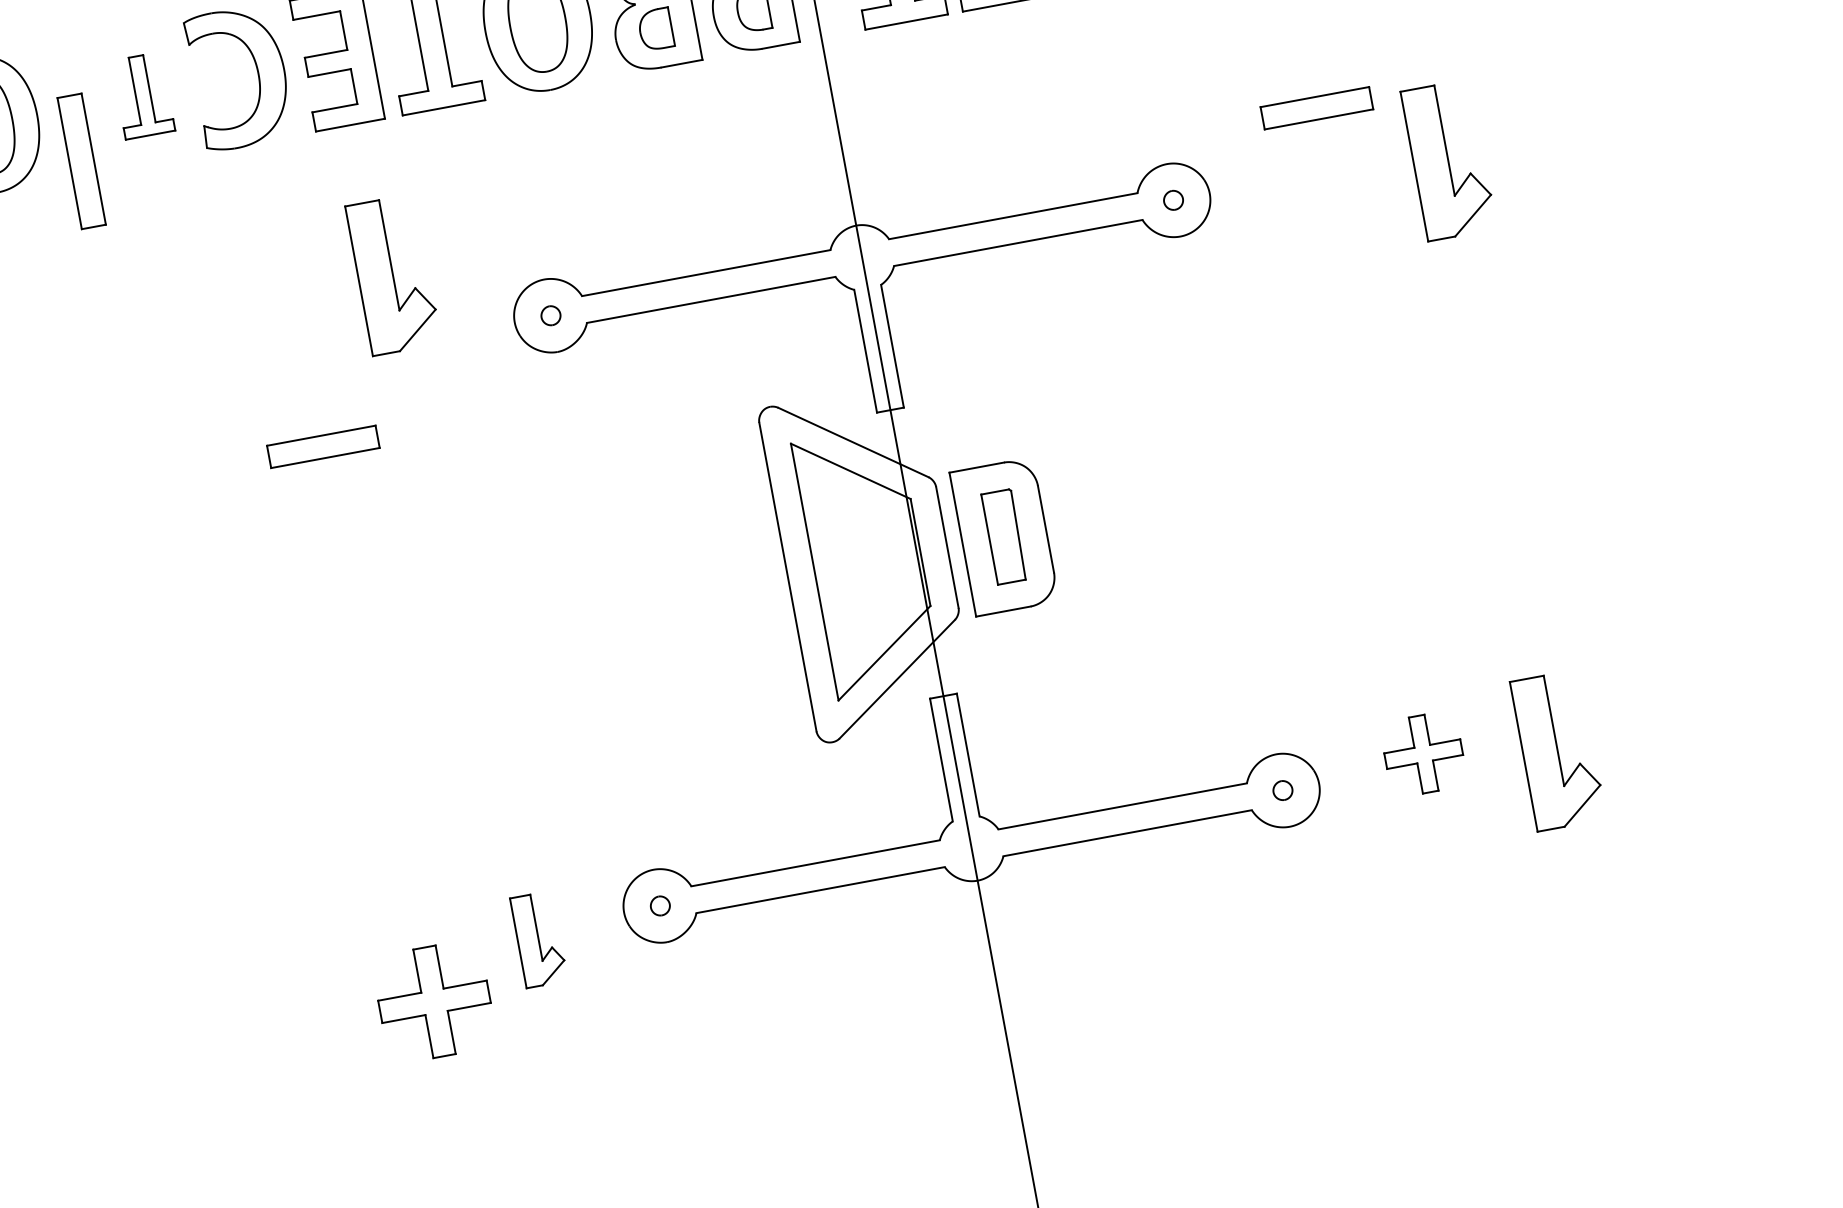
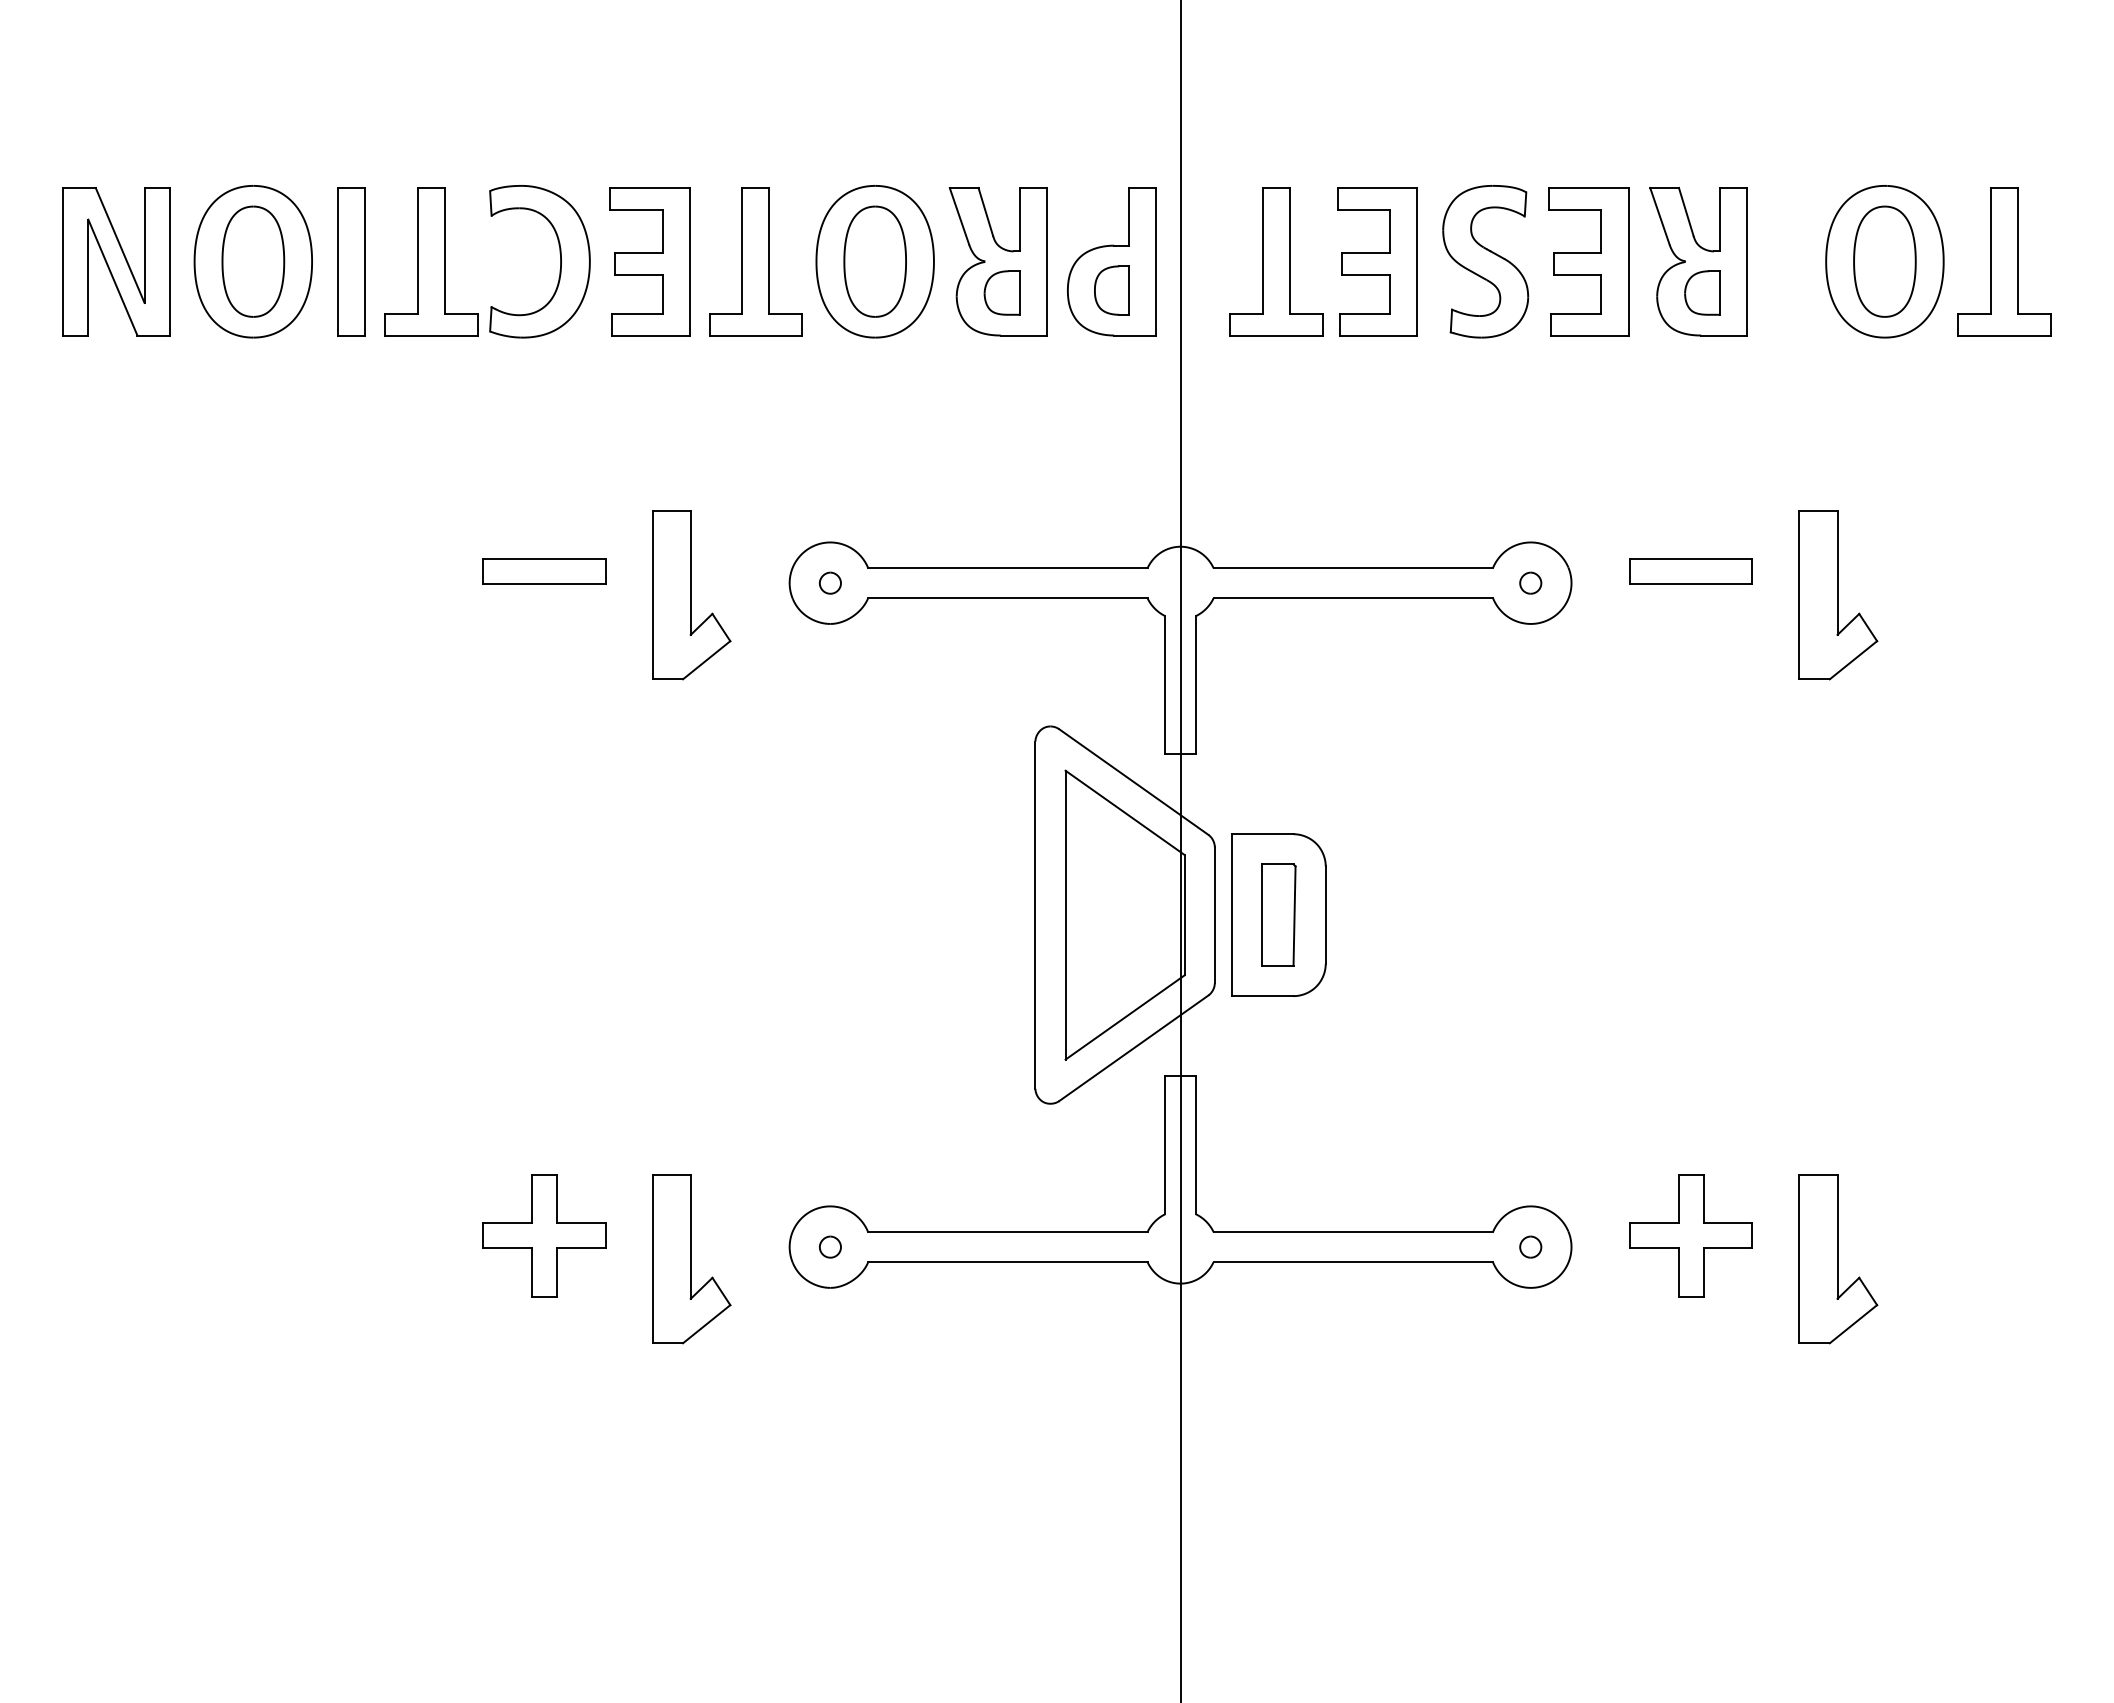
part: (143, 95) -> (431, 261), size x1.67
part: (1316, 107) -> (1690, 571), moved
part: (81, 161) -> (351, 261), moved
part: (393, 275) -> (691, 595), moved
part: (323, 446) -> (544, 571), moved
part: (1423, 753) -> (1690, 1235), size x1.43
part: (538, 939) -> (691, 1259), size x1.67
part: (434, 1001) -> (544, 1235), moved

